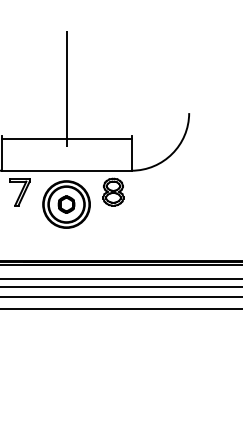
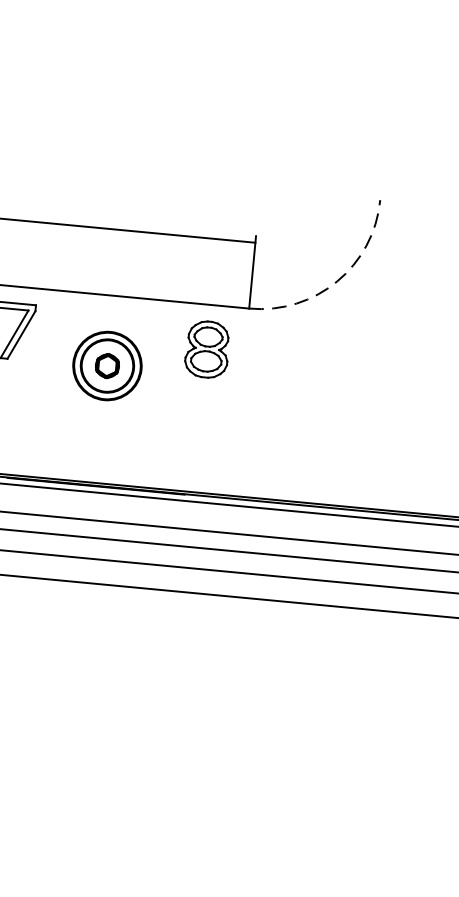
line: (66, 90) -> (129, 129), removed
arc: (172, 153) -> (337, 280), solid -> dashed
part: (66, 204) -> (107, 365), size x0.7

